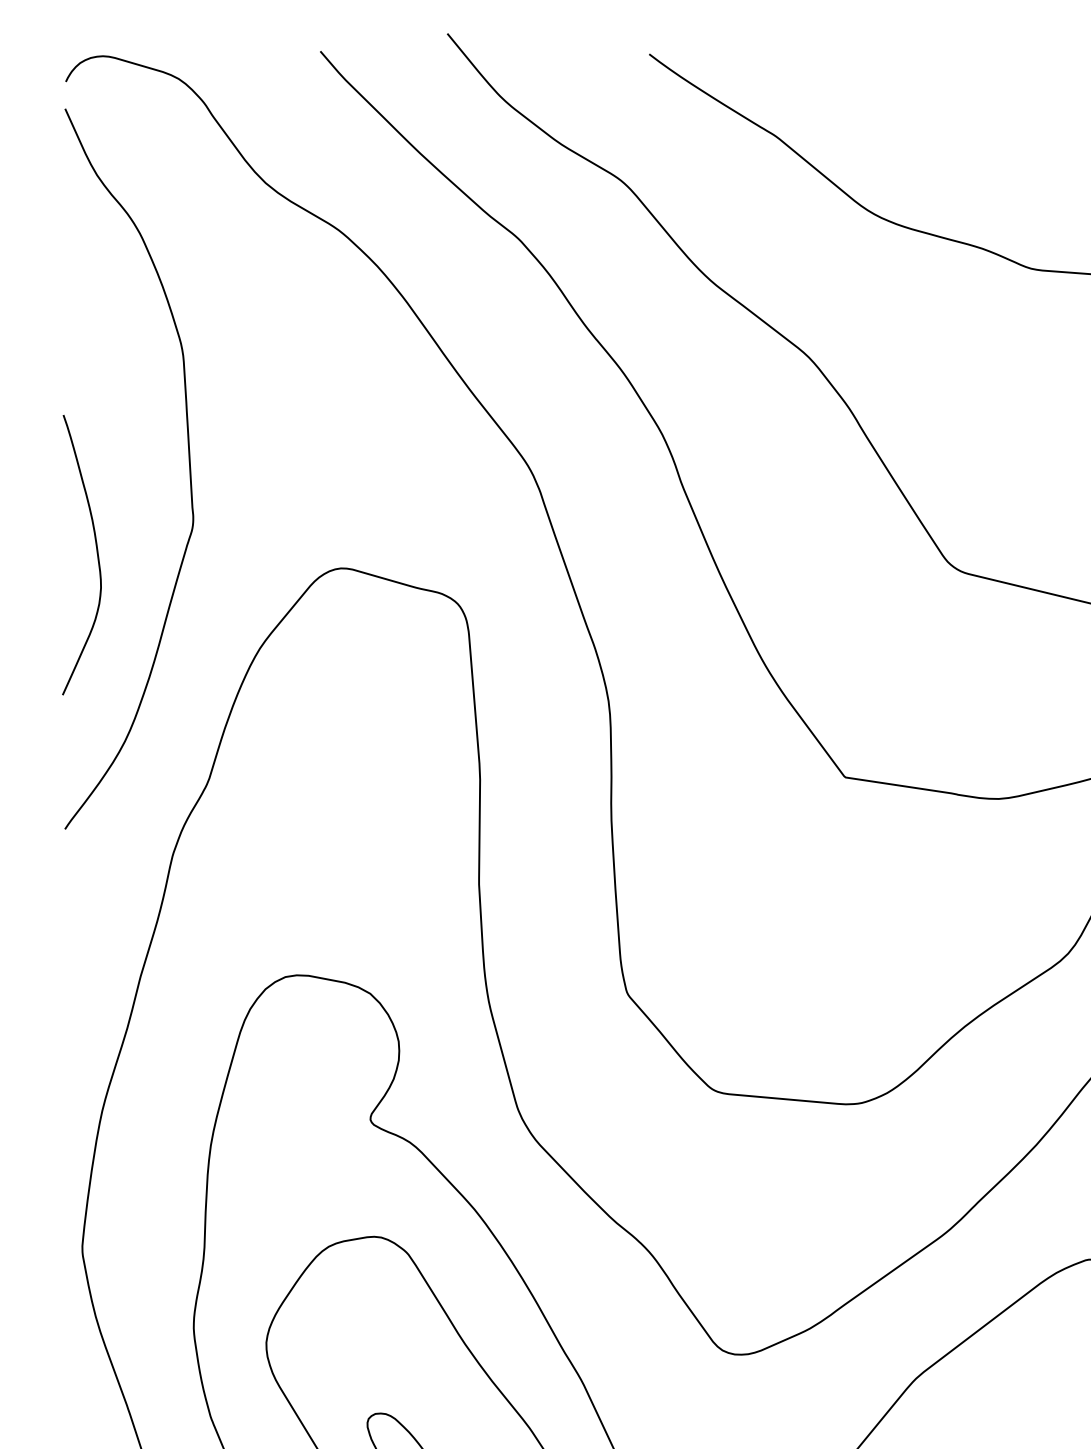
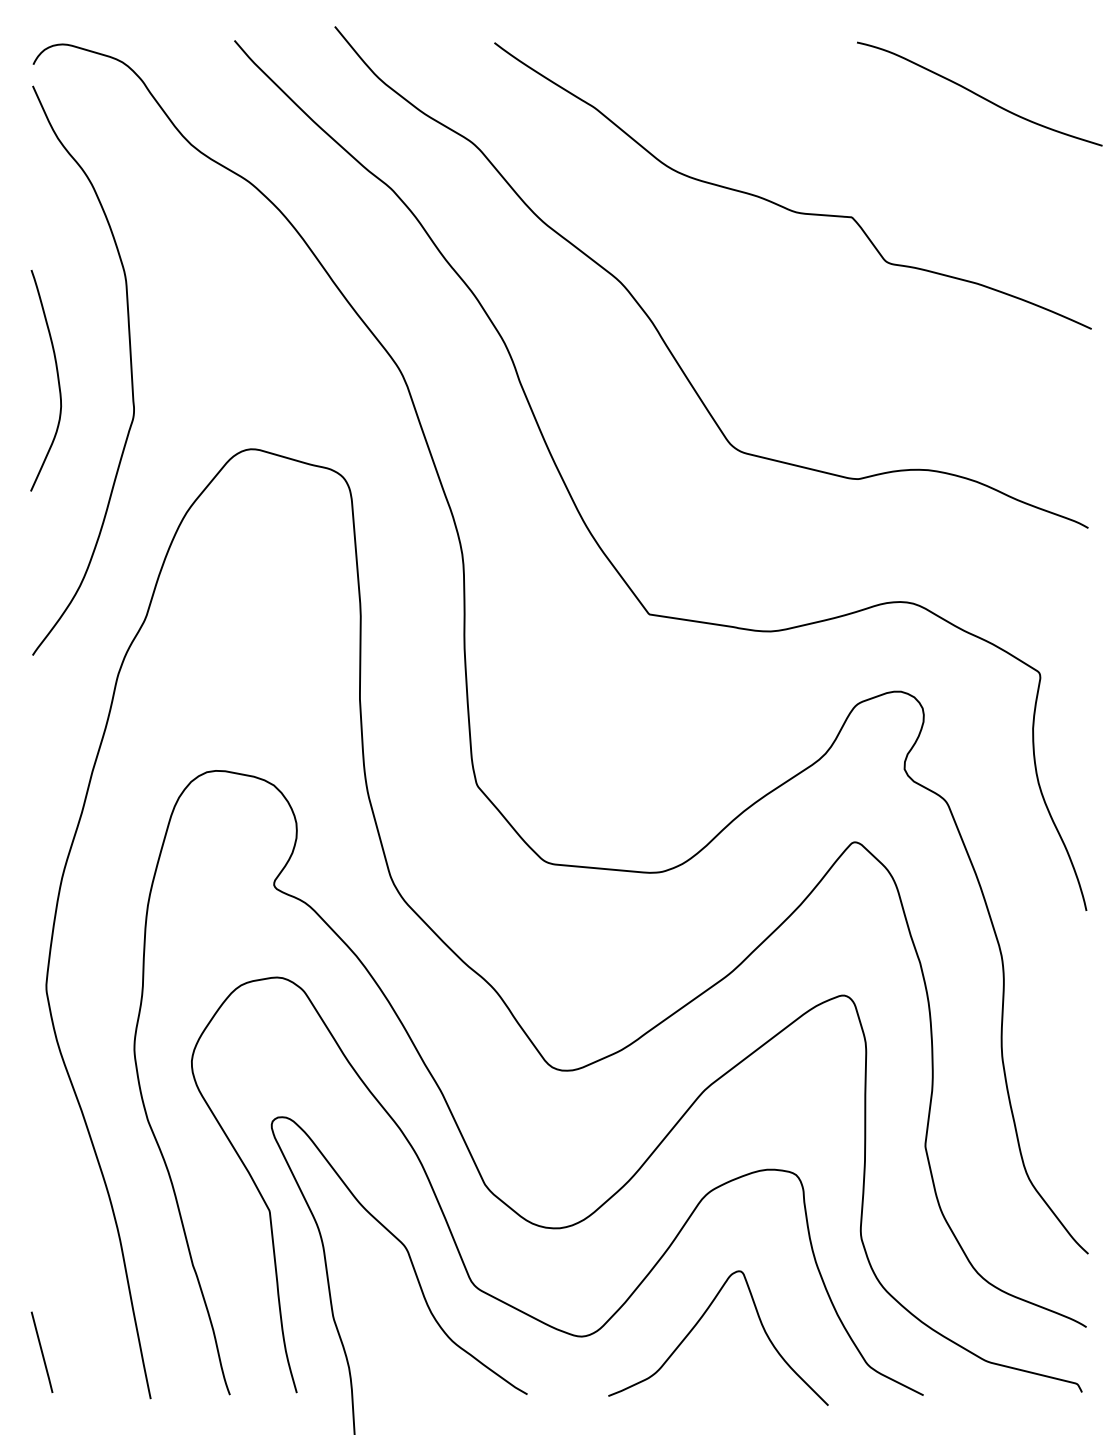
curve: (96, 554) -> (57, 380), moved

